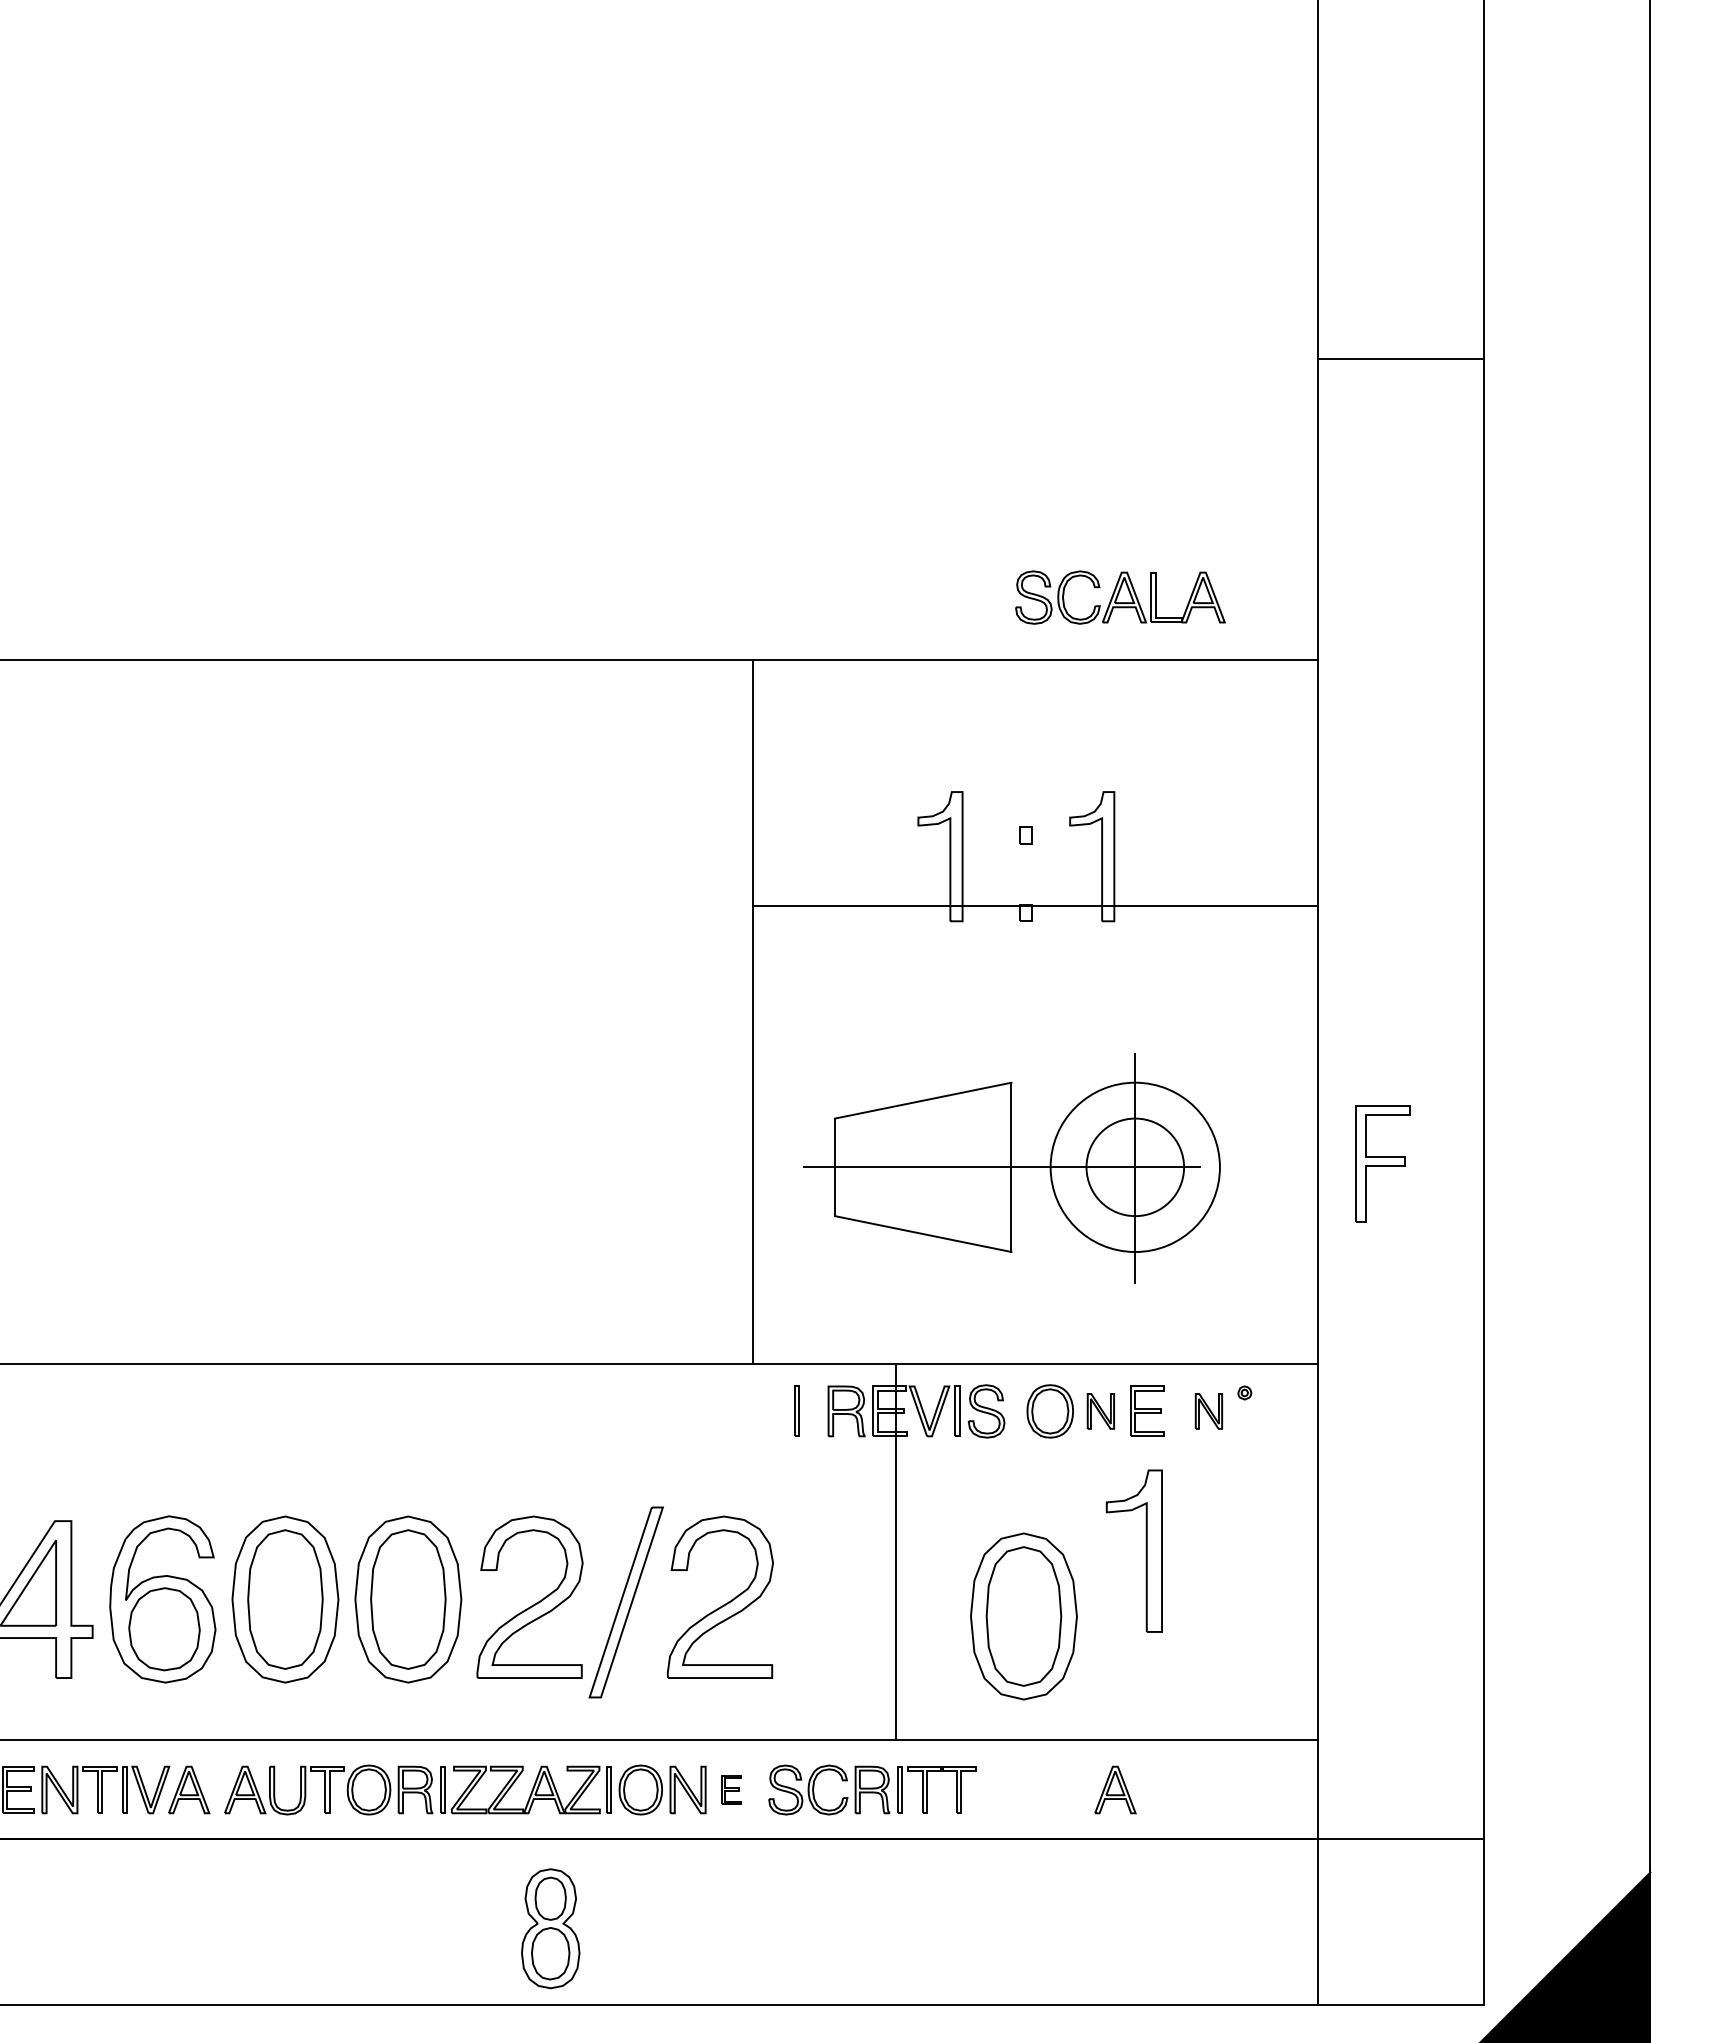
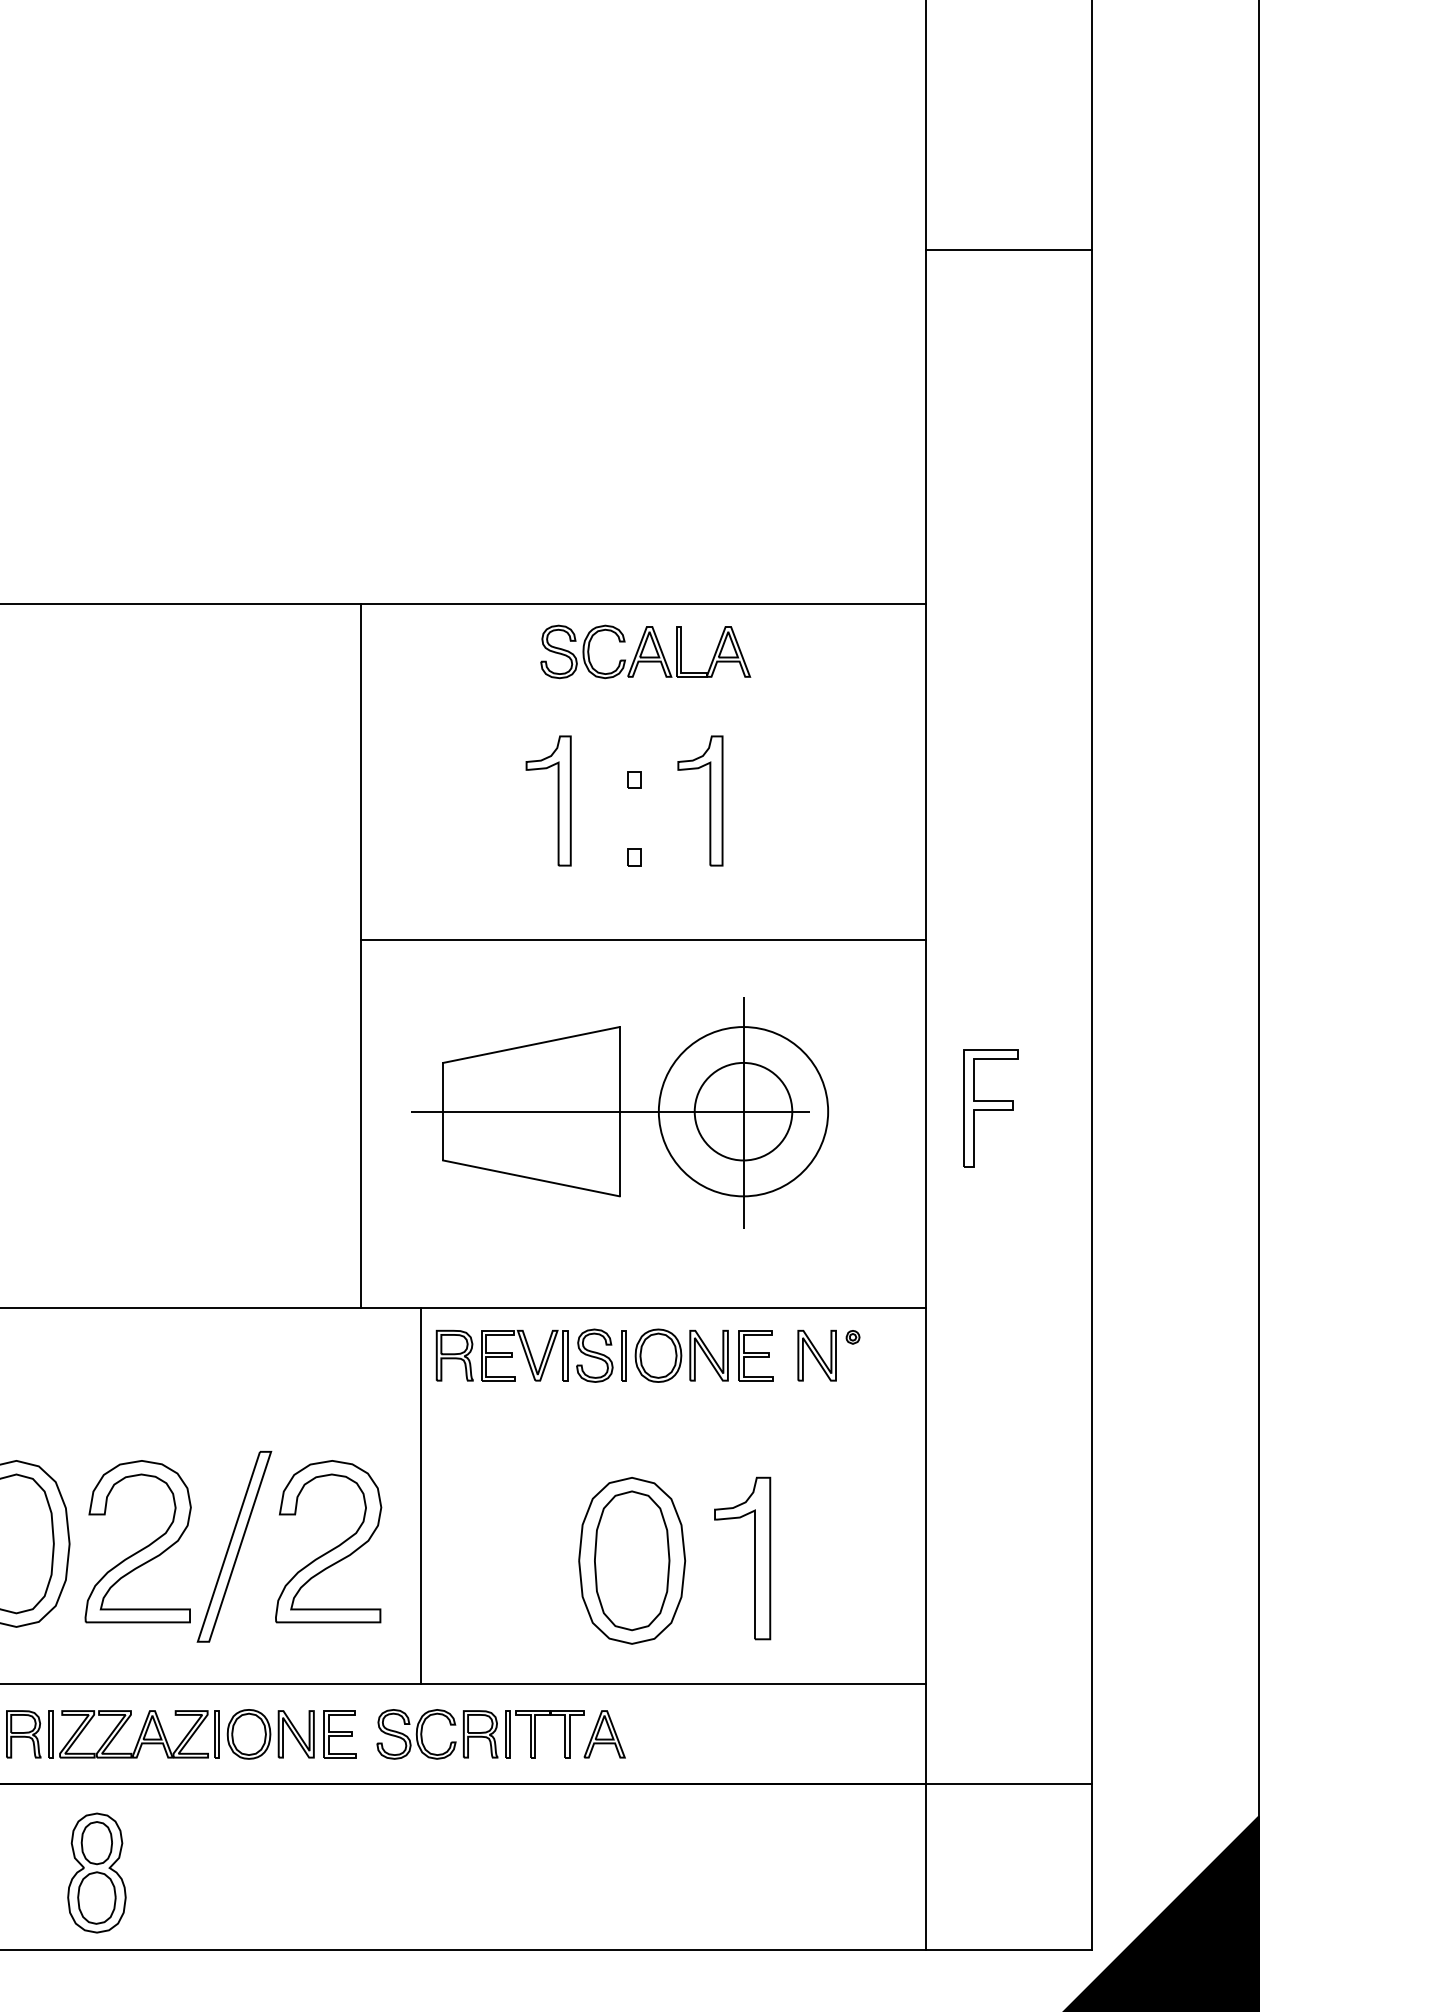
line: (1401, 359) -> (1009, 249), moved
part: (1120, 597) -> (645, 651), moved
line: (1035, 905) -> (643, 939), moved
part: (796, 1410) -> (623, 1354), moved
part: (1100, 1411) -> (708, 1355), size x1.43
part: (1208, 1411) -> (816, 1355), size x1.43
part: (1145, 1550) -> (753, 1557), moved
line: (896, 1551) -> (421, 1495), moved
part: (731, 1789) -> (339, 1733), size x1.67
part: (1115, 1789) -> (604, 1733), moved
part: (550, 1928) -> (96, 1872), moved

